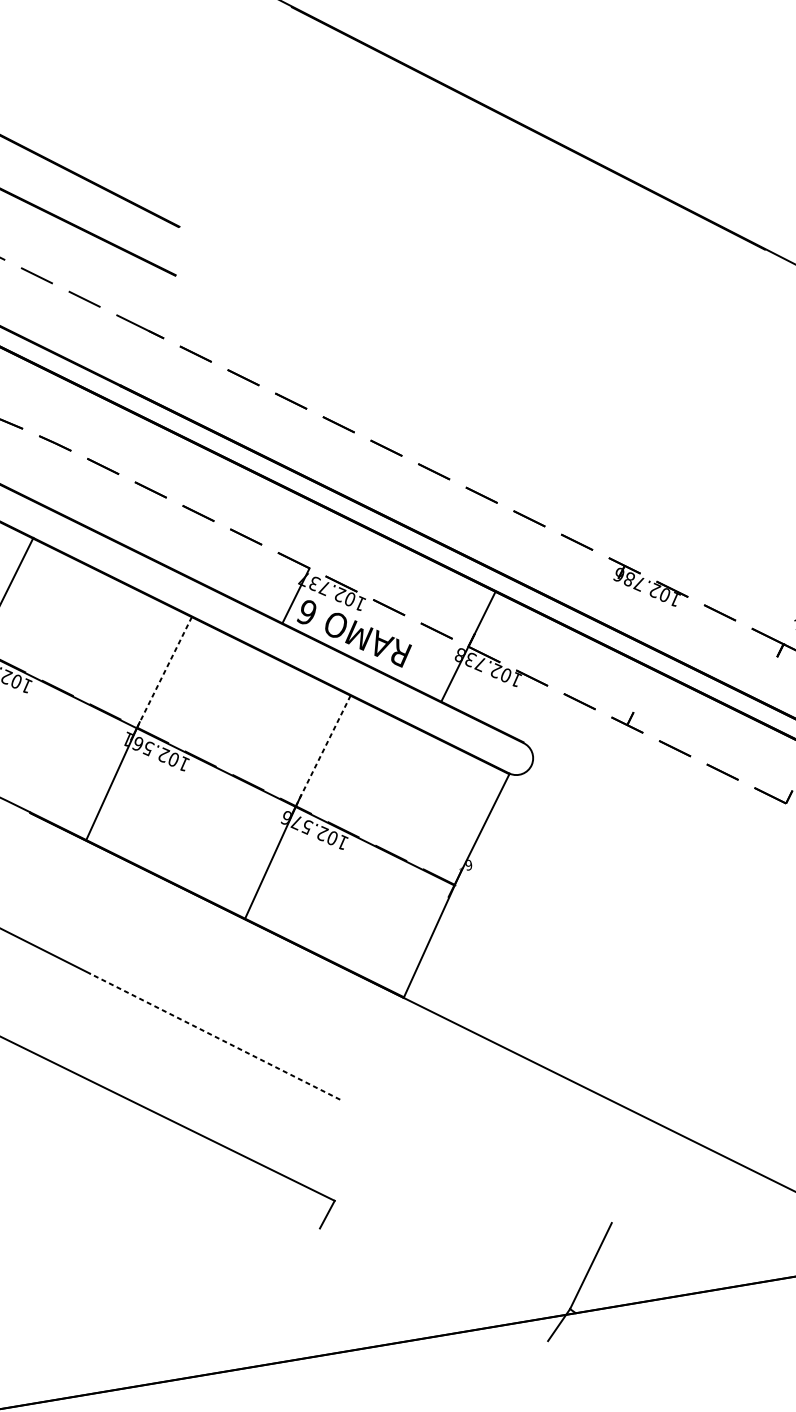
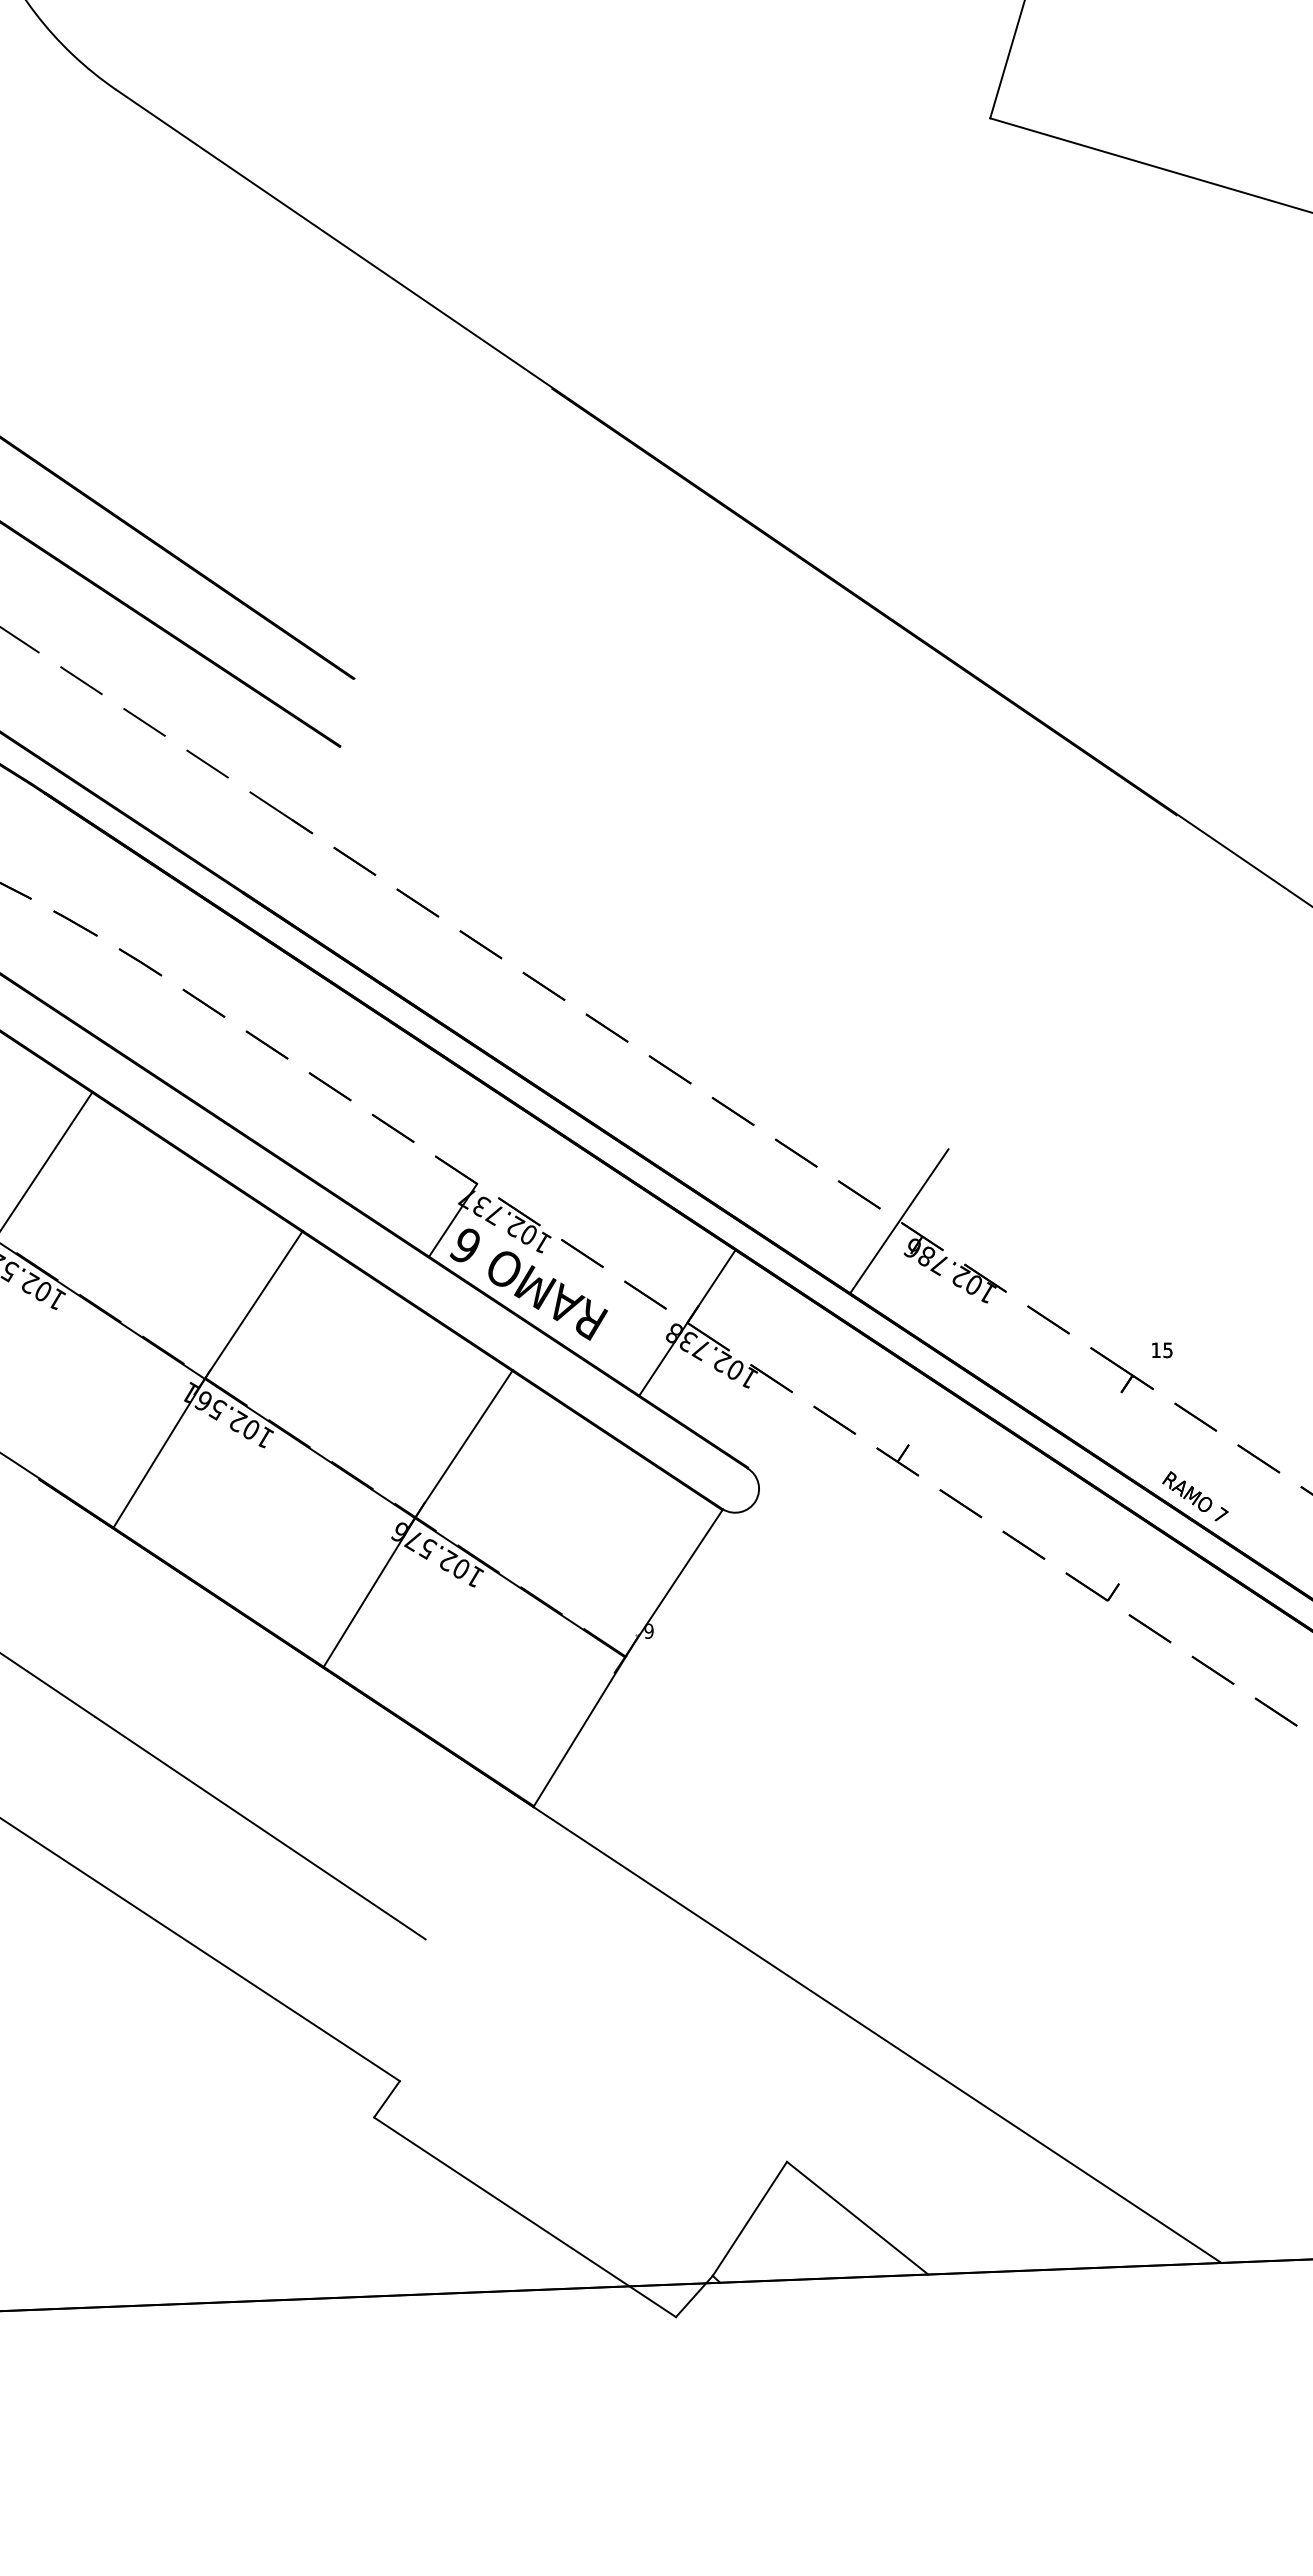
line: (607, 557) -> (899, 1221), added
line: (164, 672) -> (254, 1304), dashed -> solid
line: (323, 750) -> (464, 1443), dashed -> solid
line: (214, 1036) -> (259, 1827), dashed -> solid
line: (665, 1255) -> (857, 2217), added
line: (434, 1284) -> (525, 2217), added

